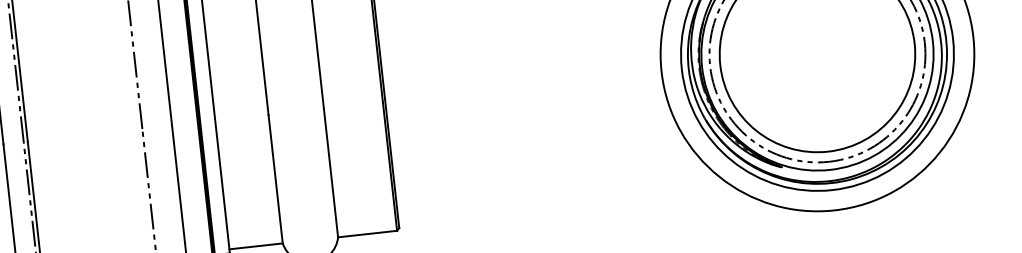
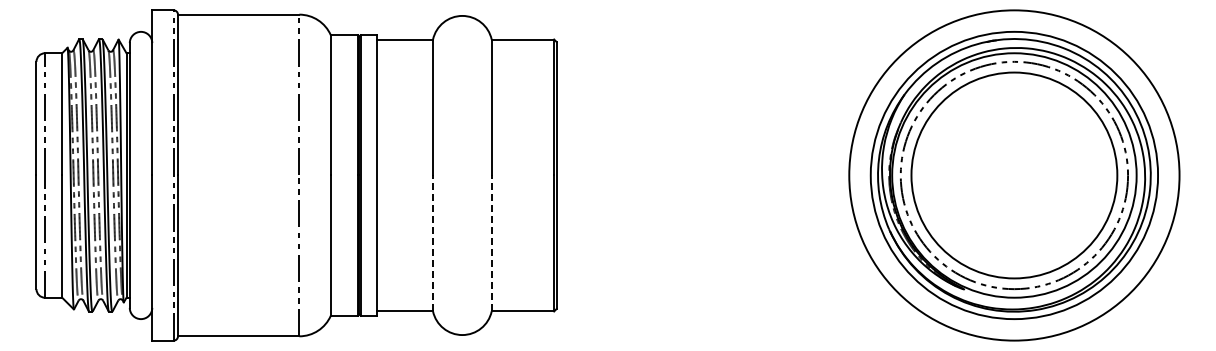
line: (330, 173) -> (491, 243), solid -> dashed
line: (276, 179) -> (433, 243), solid -> dashed

